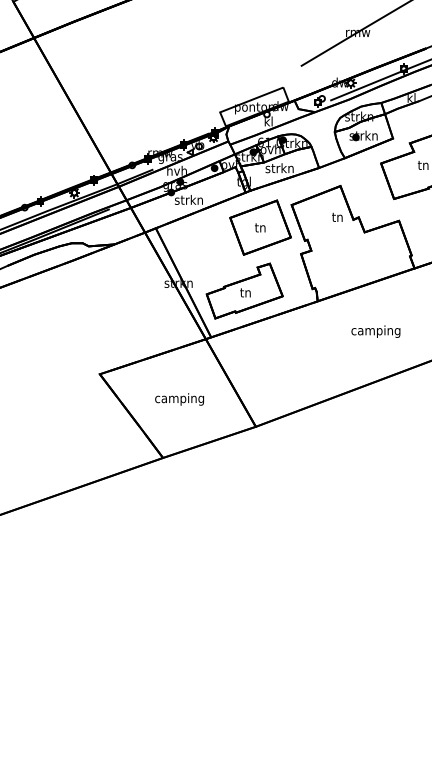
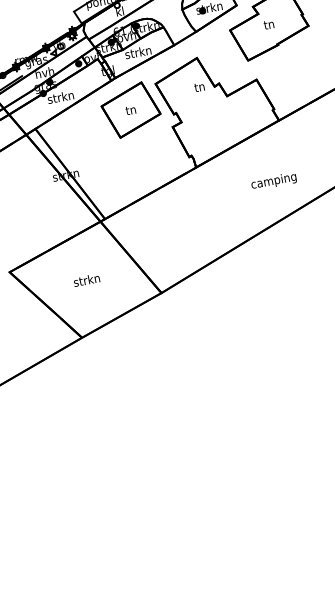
part: (244, 290) -> (127, 170), removed
text: (375, 331) -> (273, 181), moved
text: (179, 399) -> (86, 281), camping -> strkn

